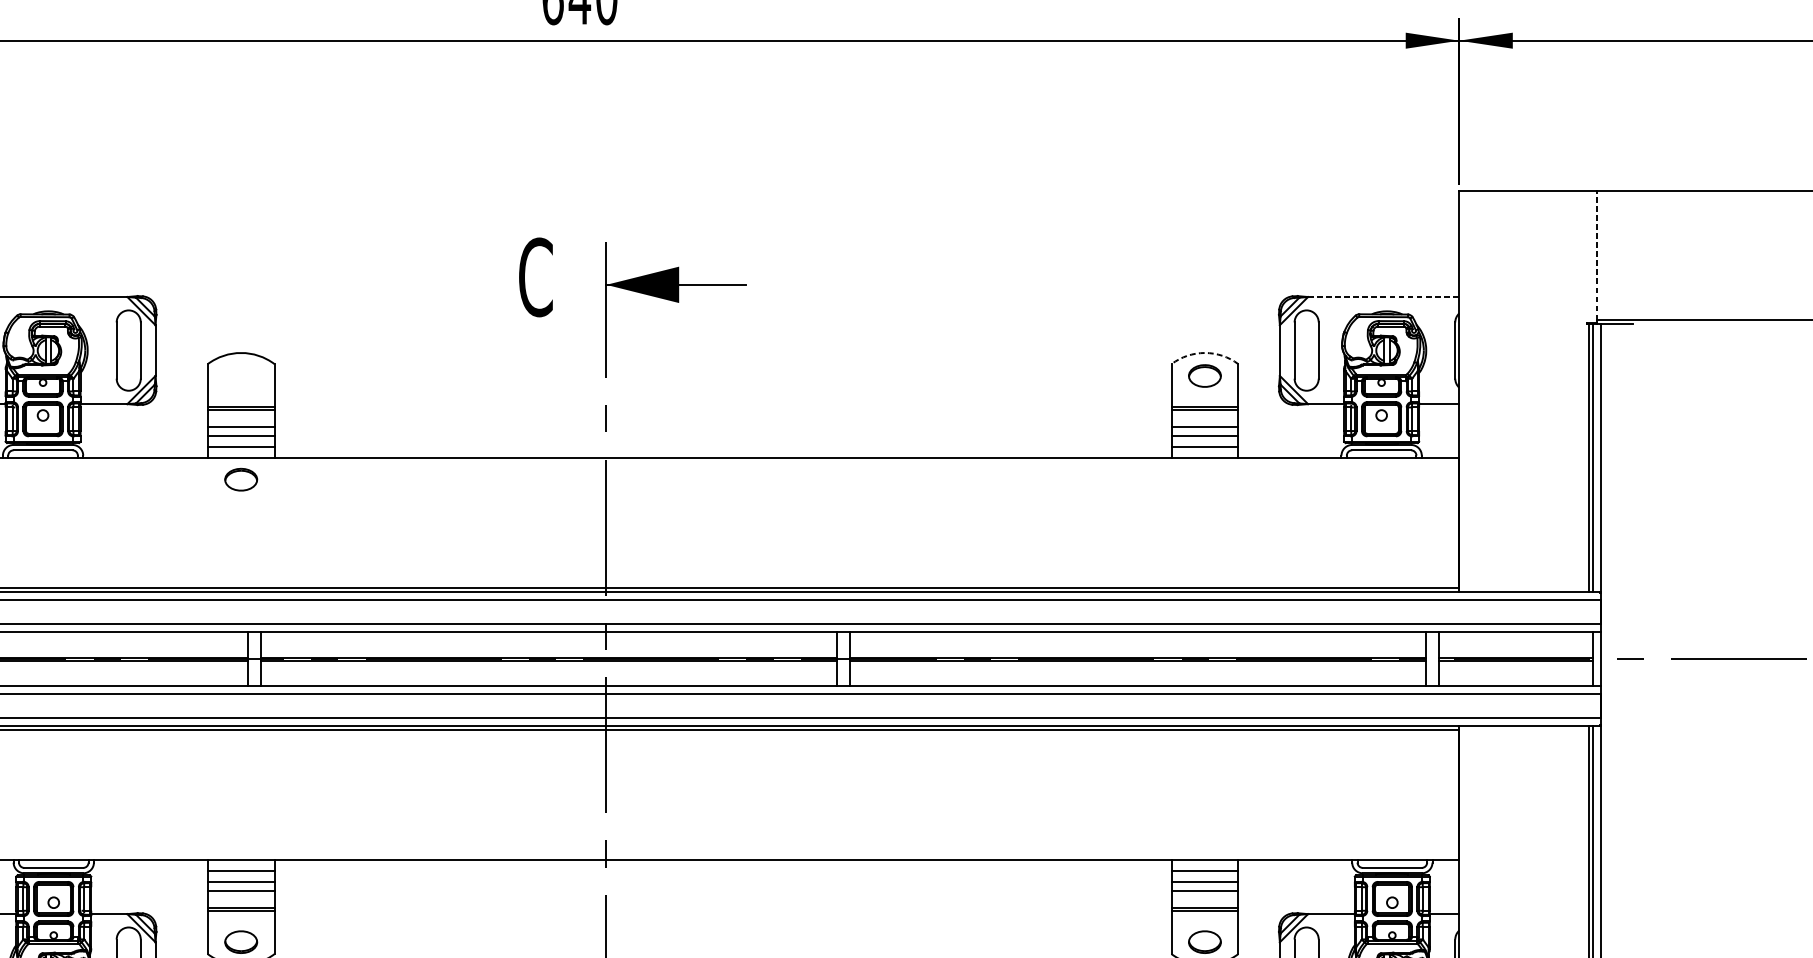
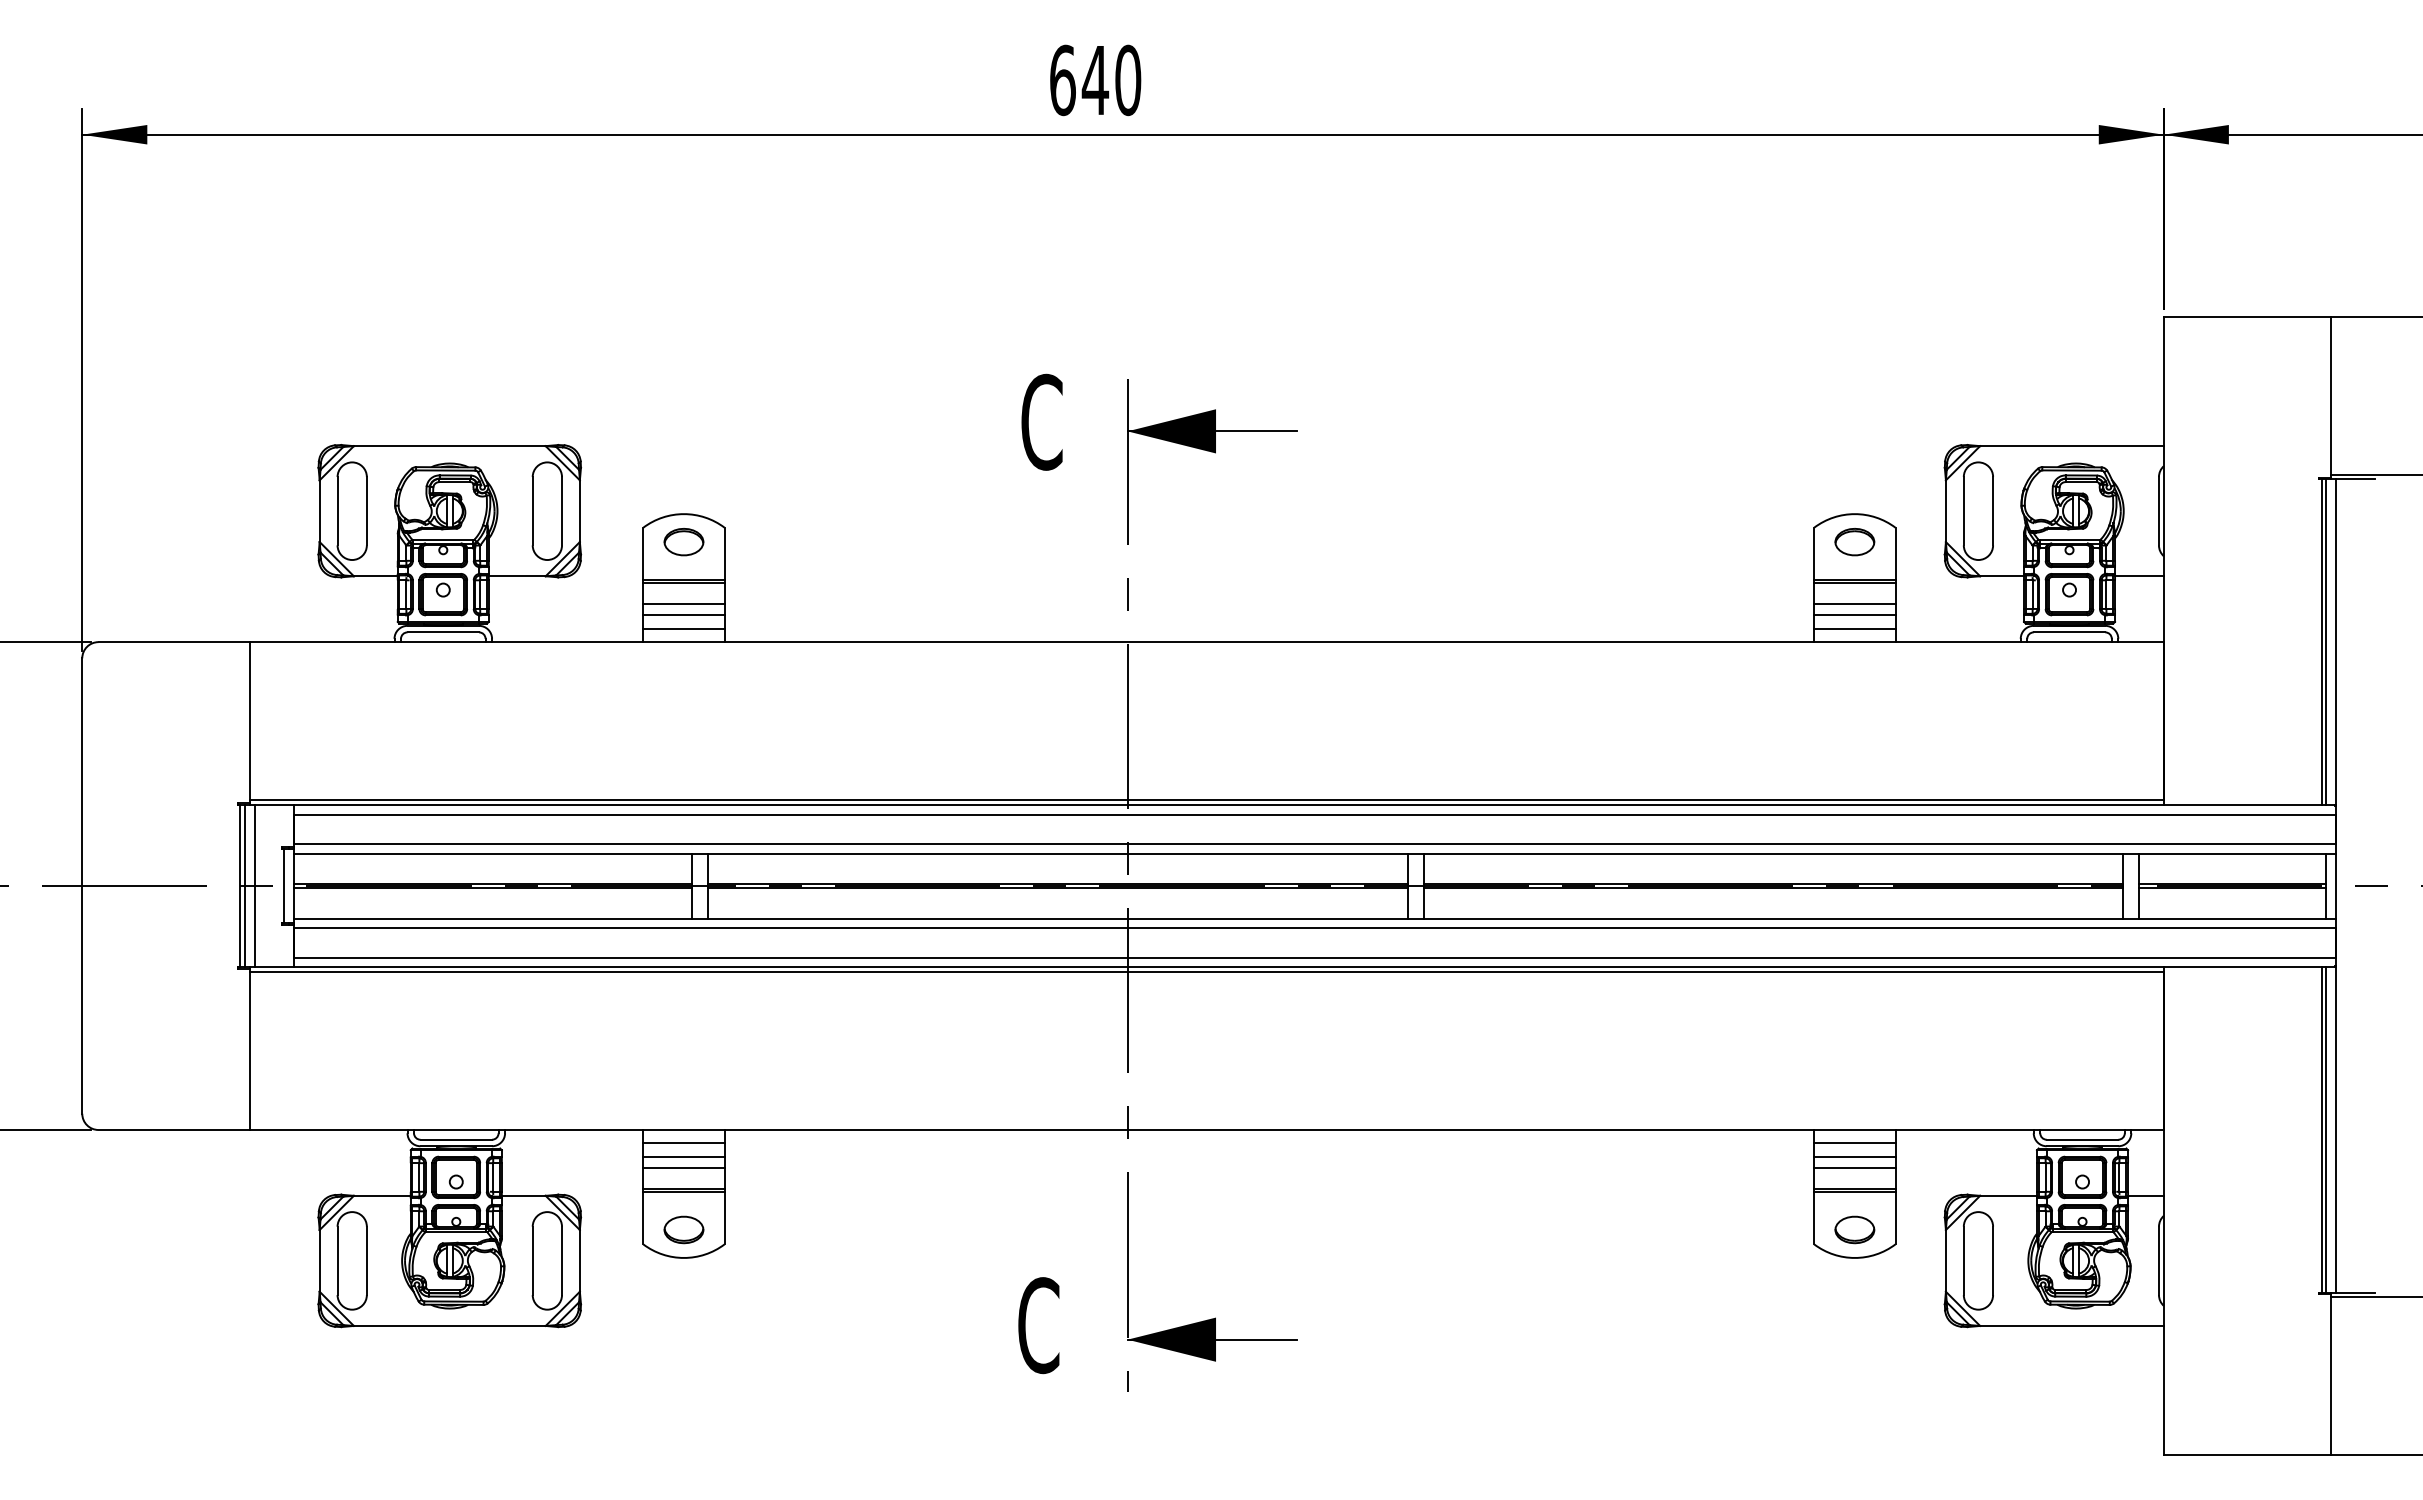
line: (1597, 255) -> (2331, 395), dashed -> solid
line: (1383, 297) -> (2071, 446), dashed -> solid
arc: (1204, 353) -> (1854, 514), dashed -> solid
part: (240, 480) -> (683, 542), moved

